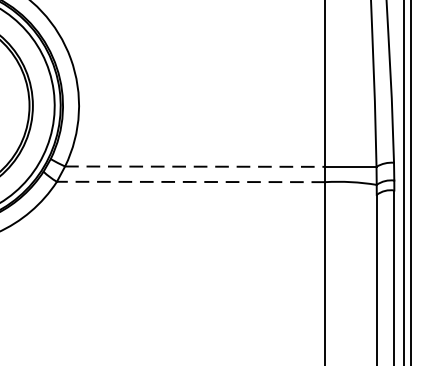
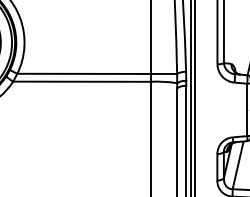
line: (195, 165) -> (84, 73), dashed -> solid
line: (190, 181) -> (81, 81), dashed -> solid

